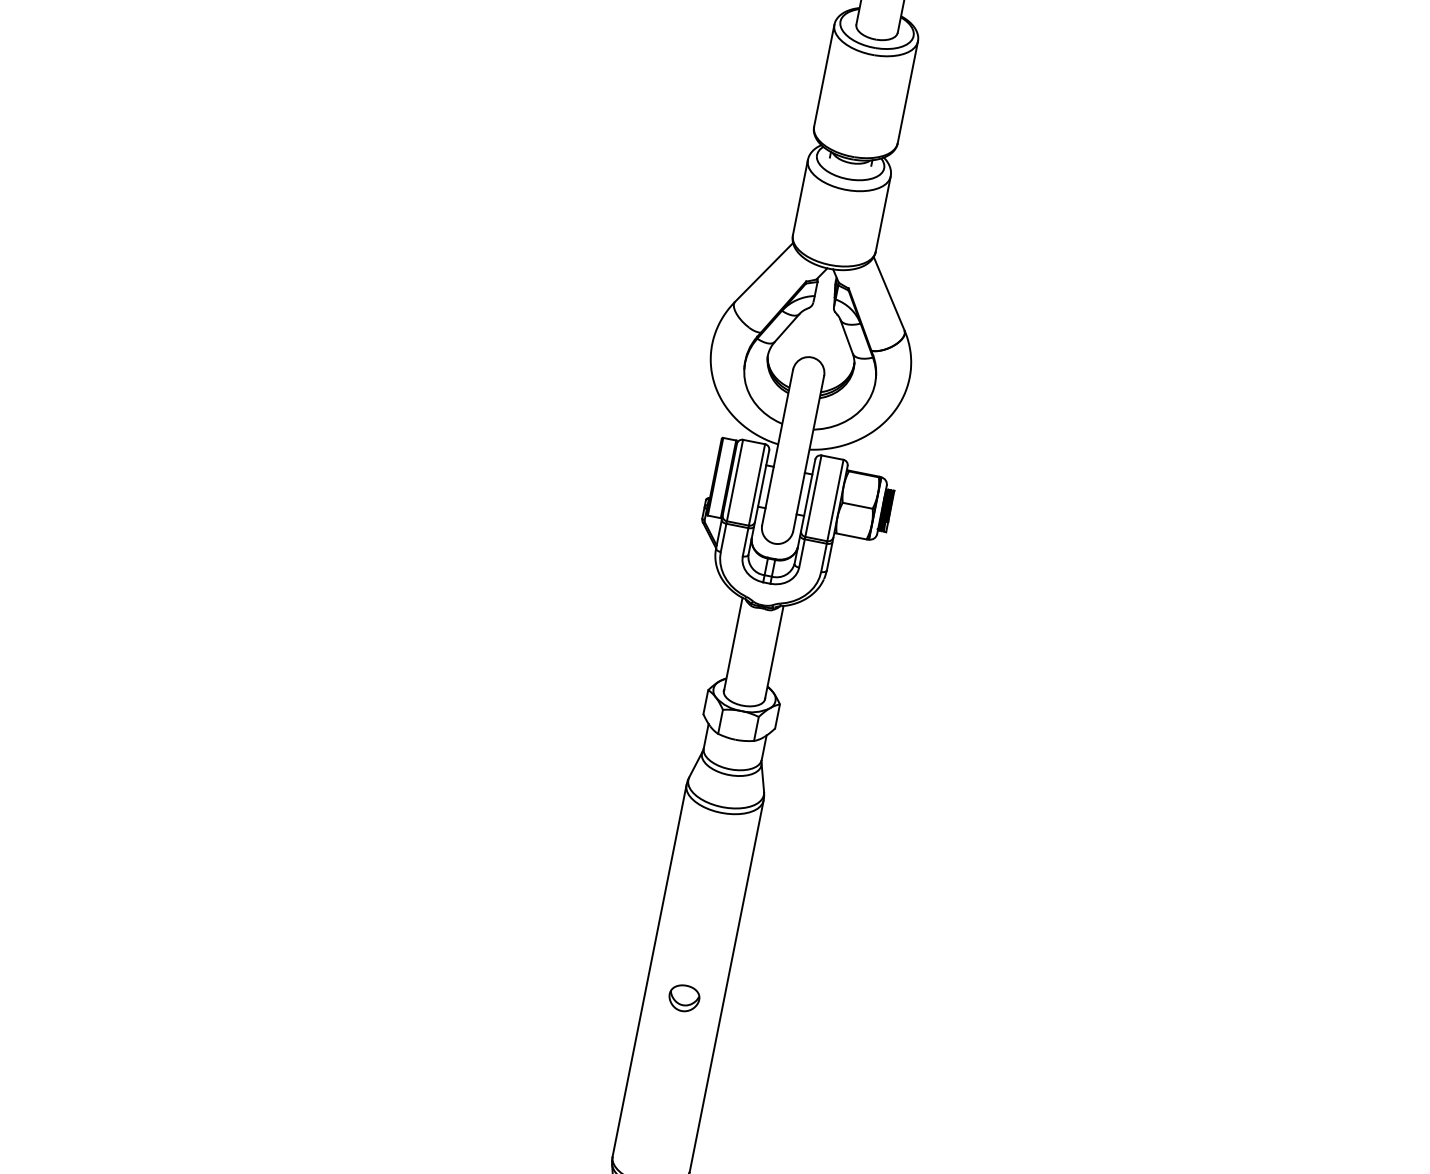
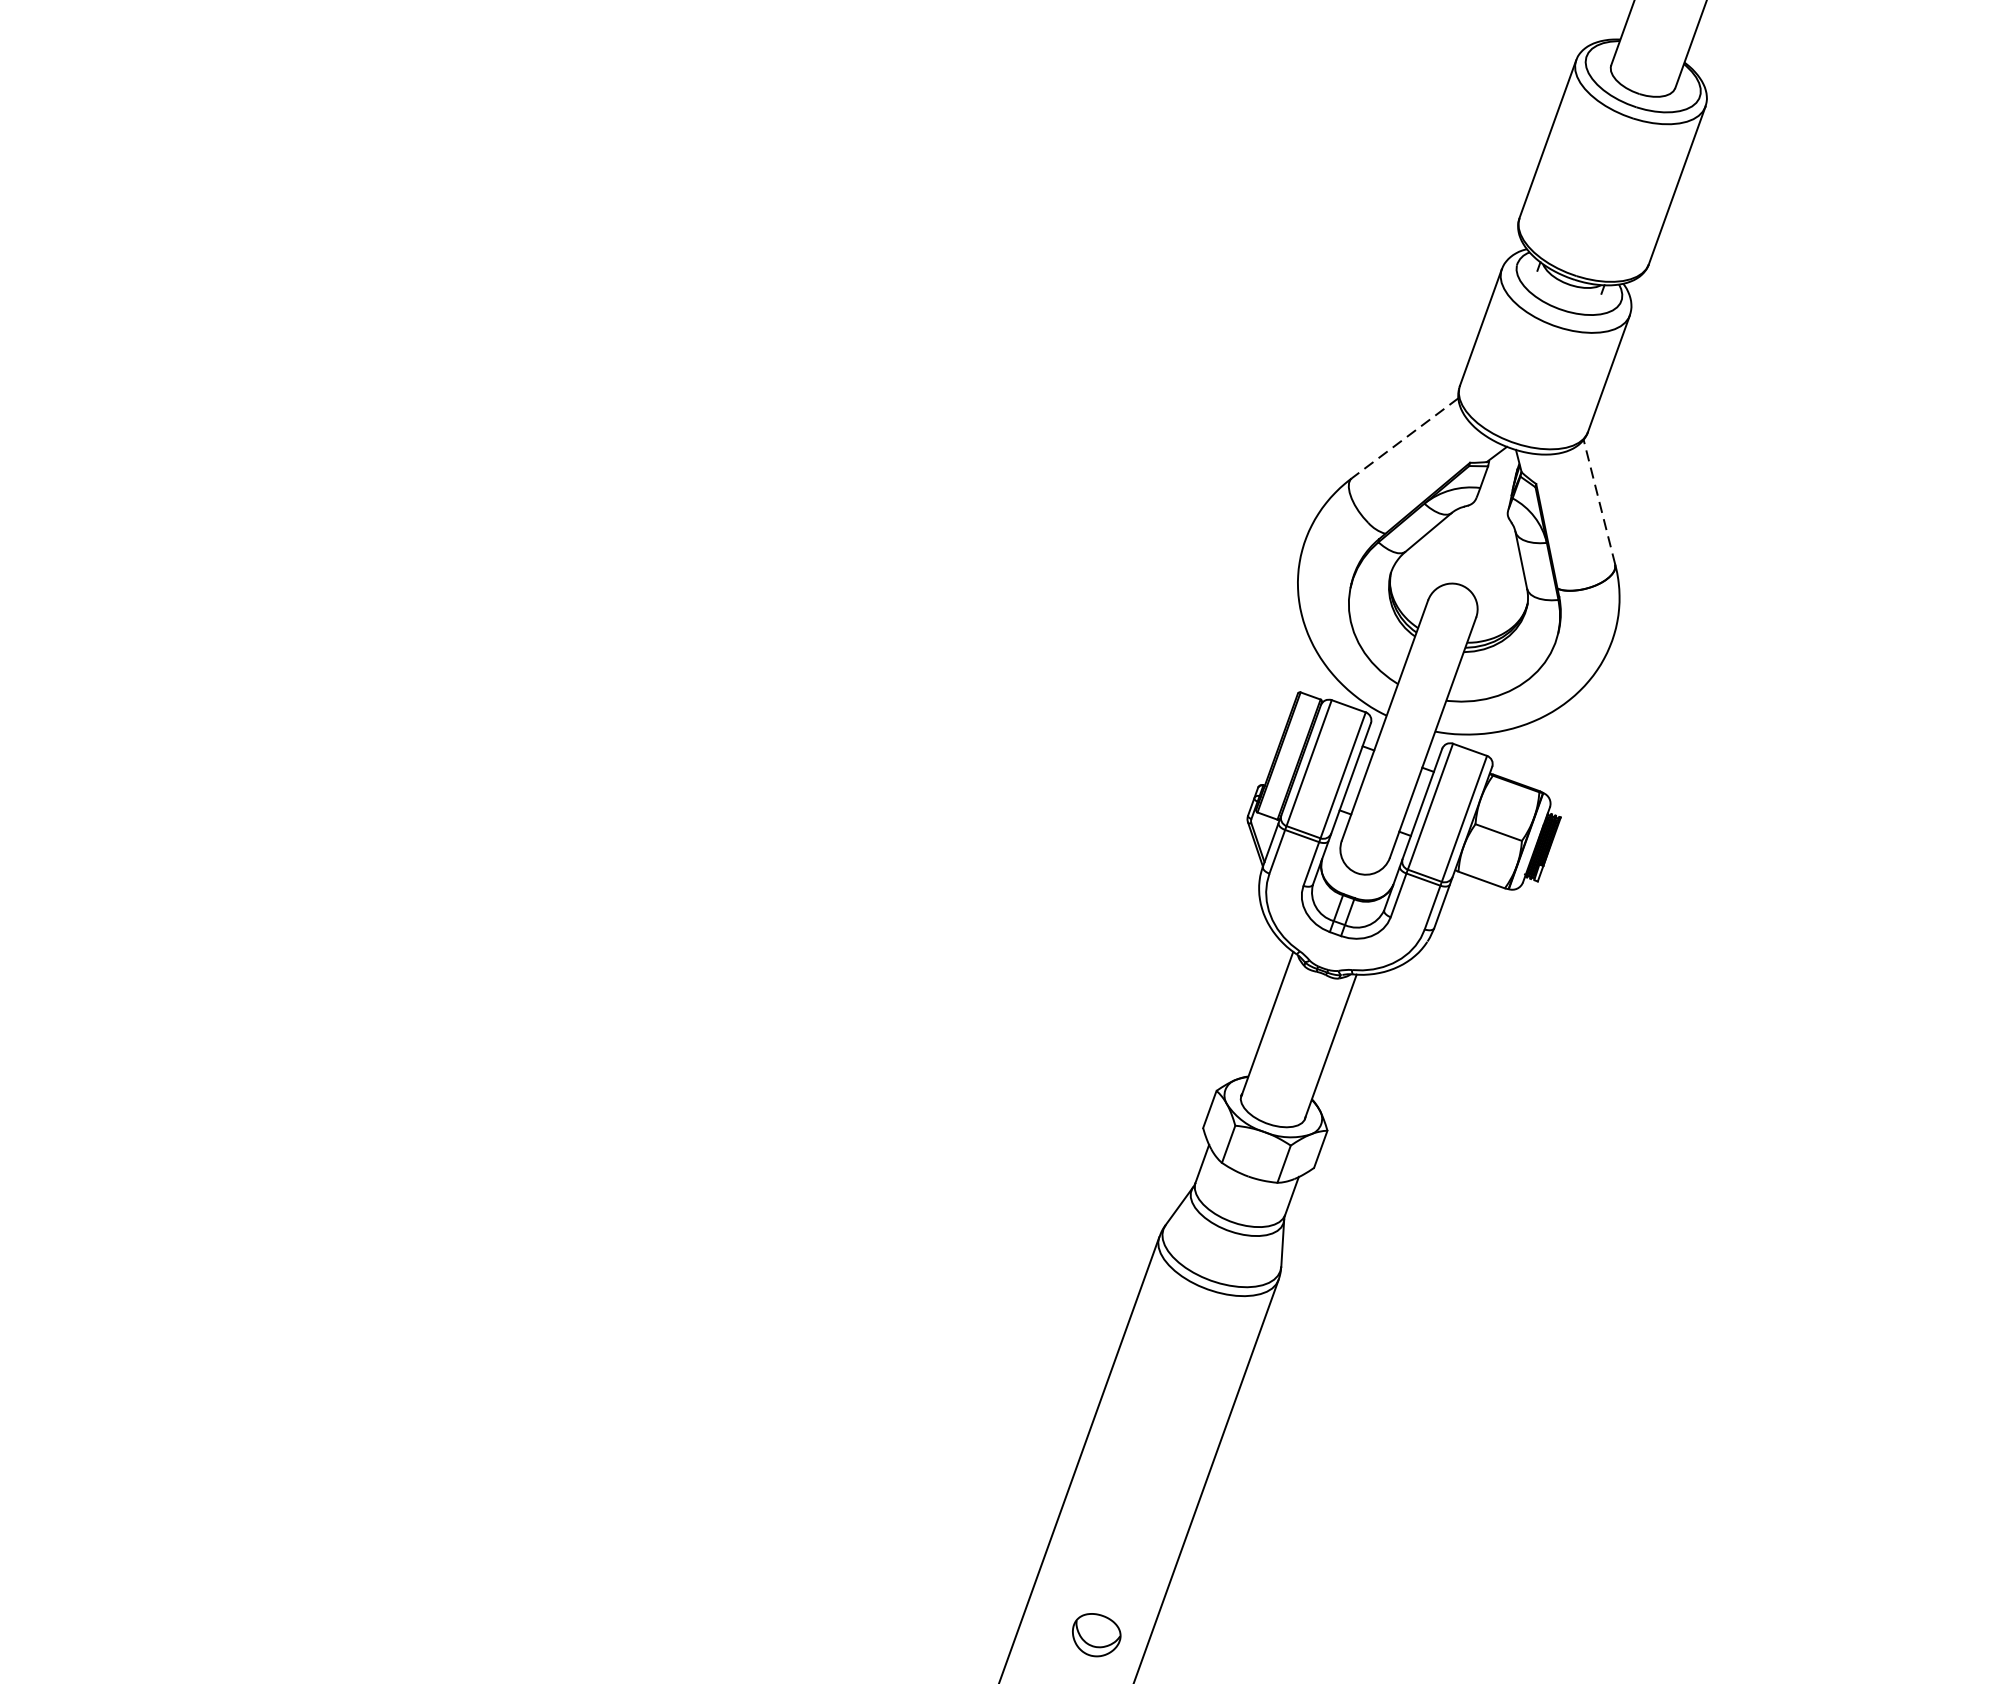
line: (763, 272) -> (1404, 438), solid -> dashed
line: (889, 293) -> (1600, 501), solid -> dashed
part: (684, 998) -> (1096, 1635), moved

